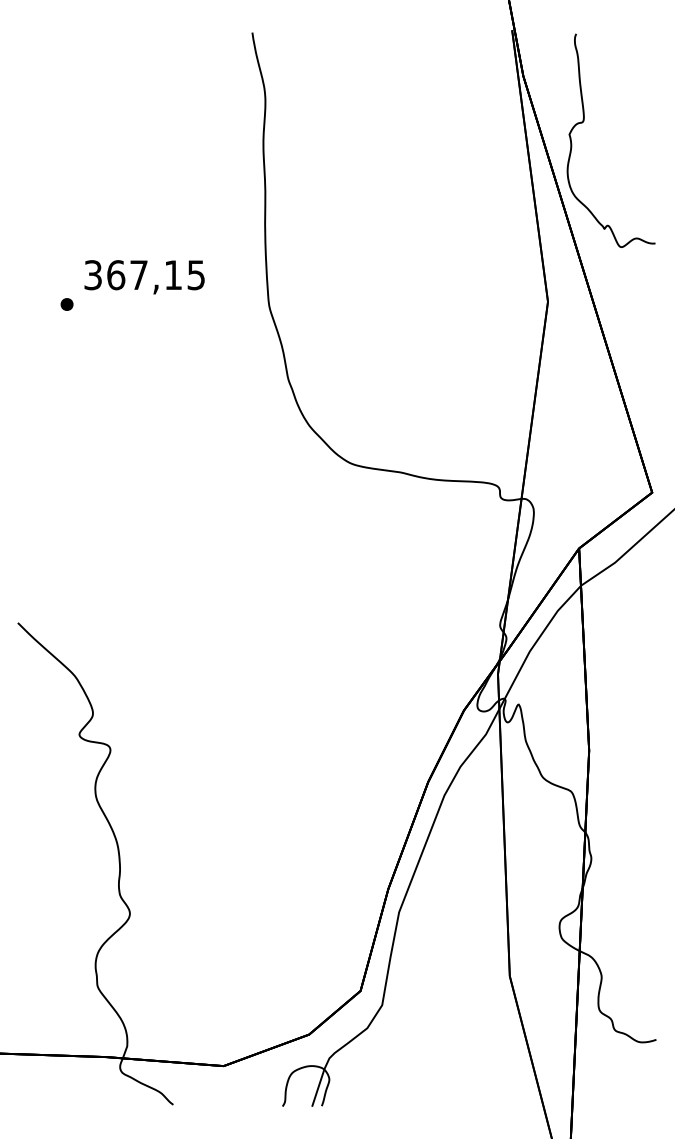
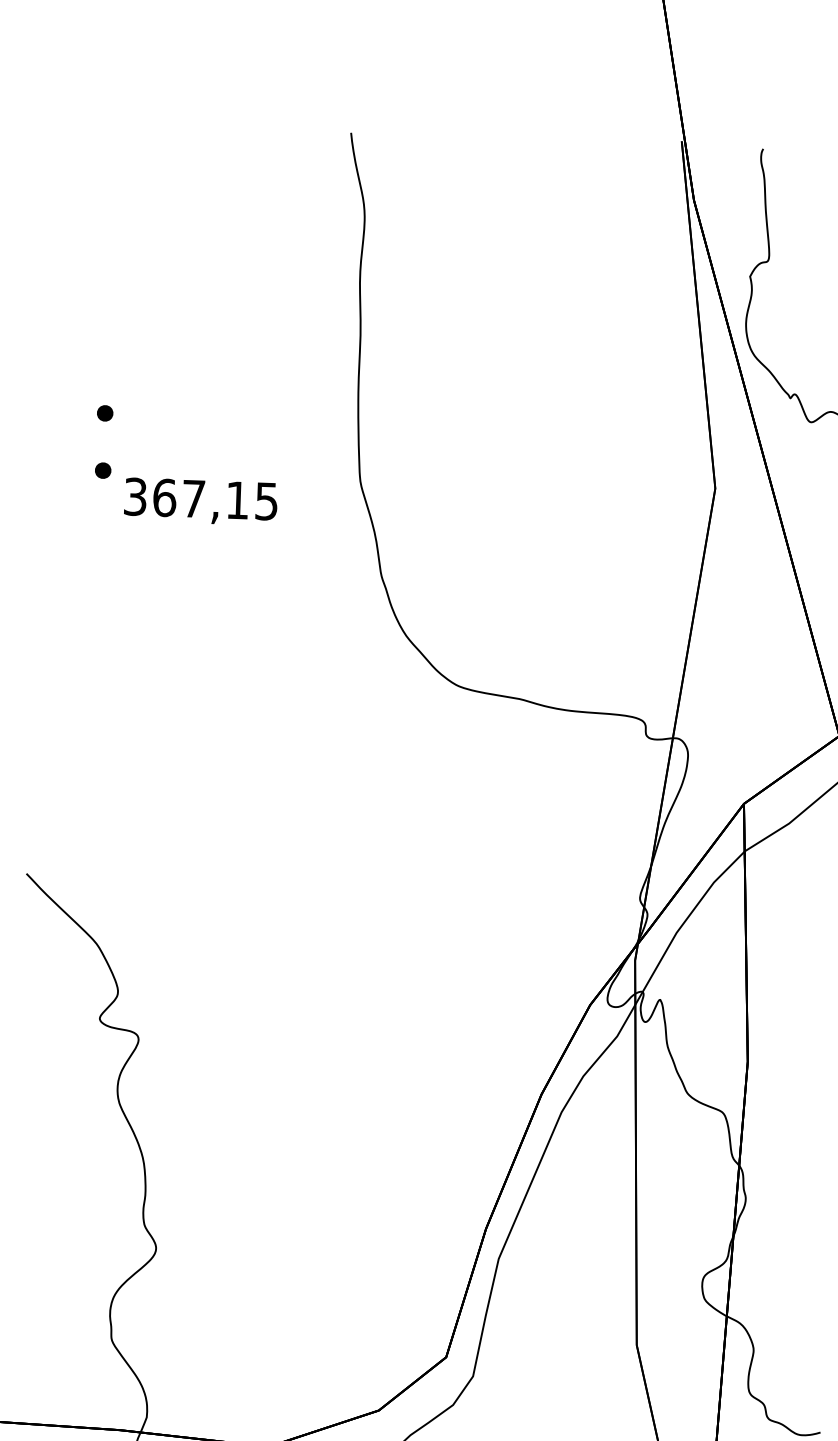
part: (66, 259) -> (104, 413), added
text: (144, 277) -> (200, 502), moved

